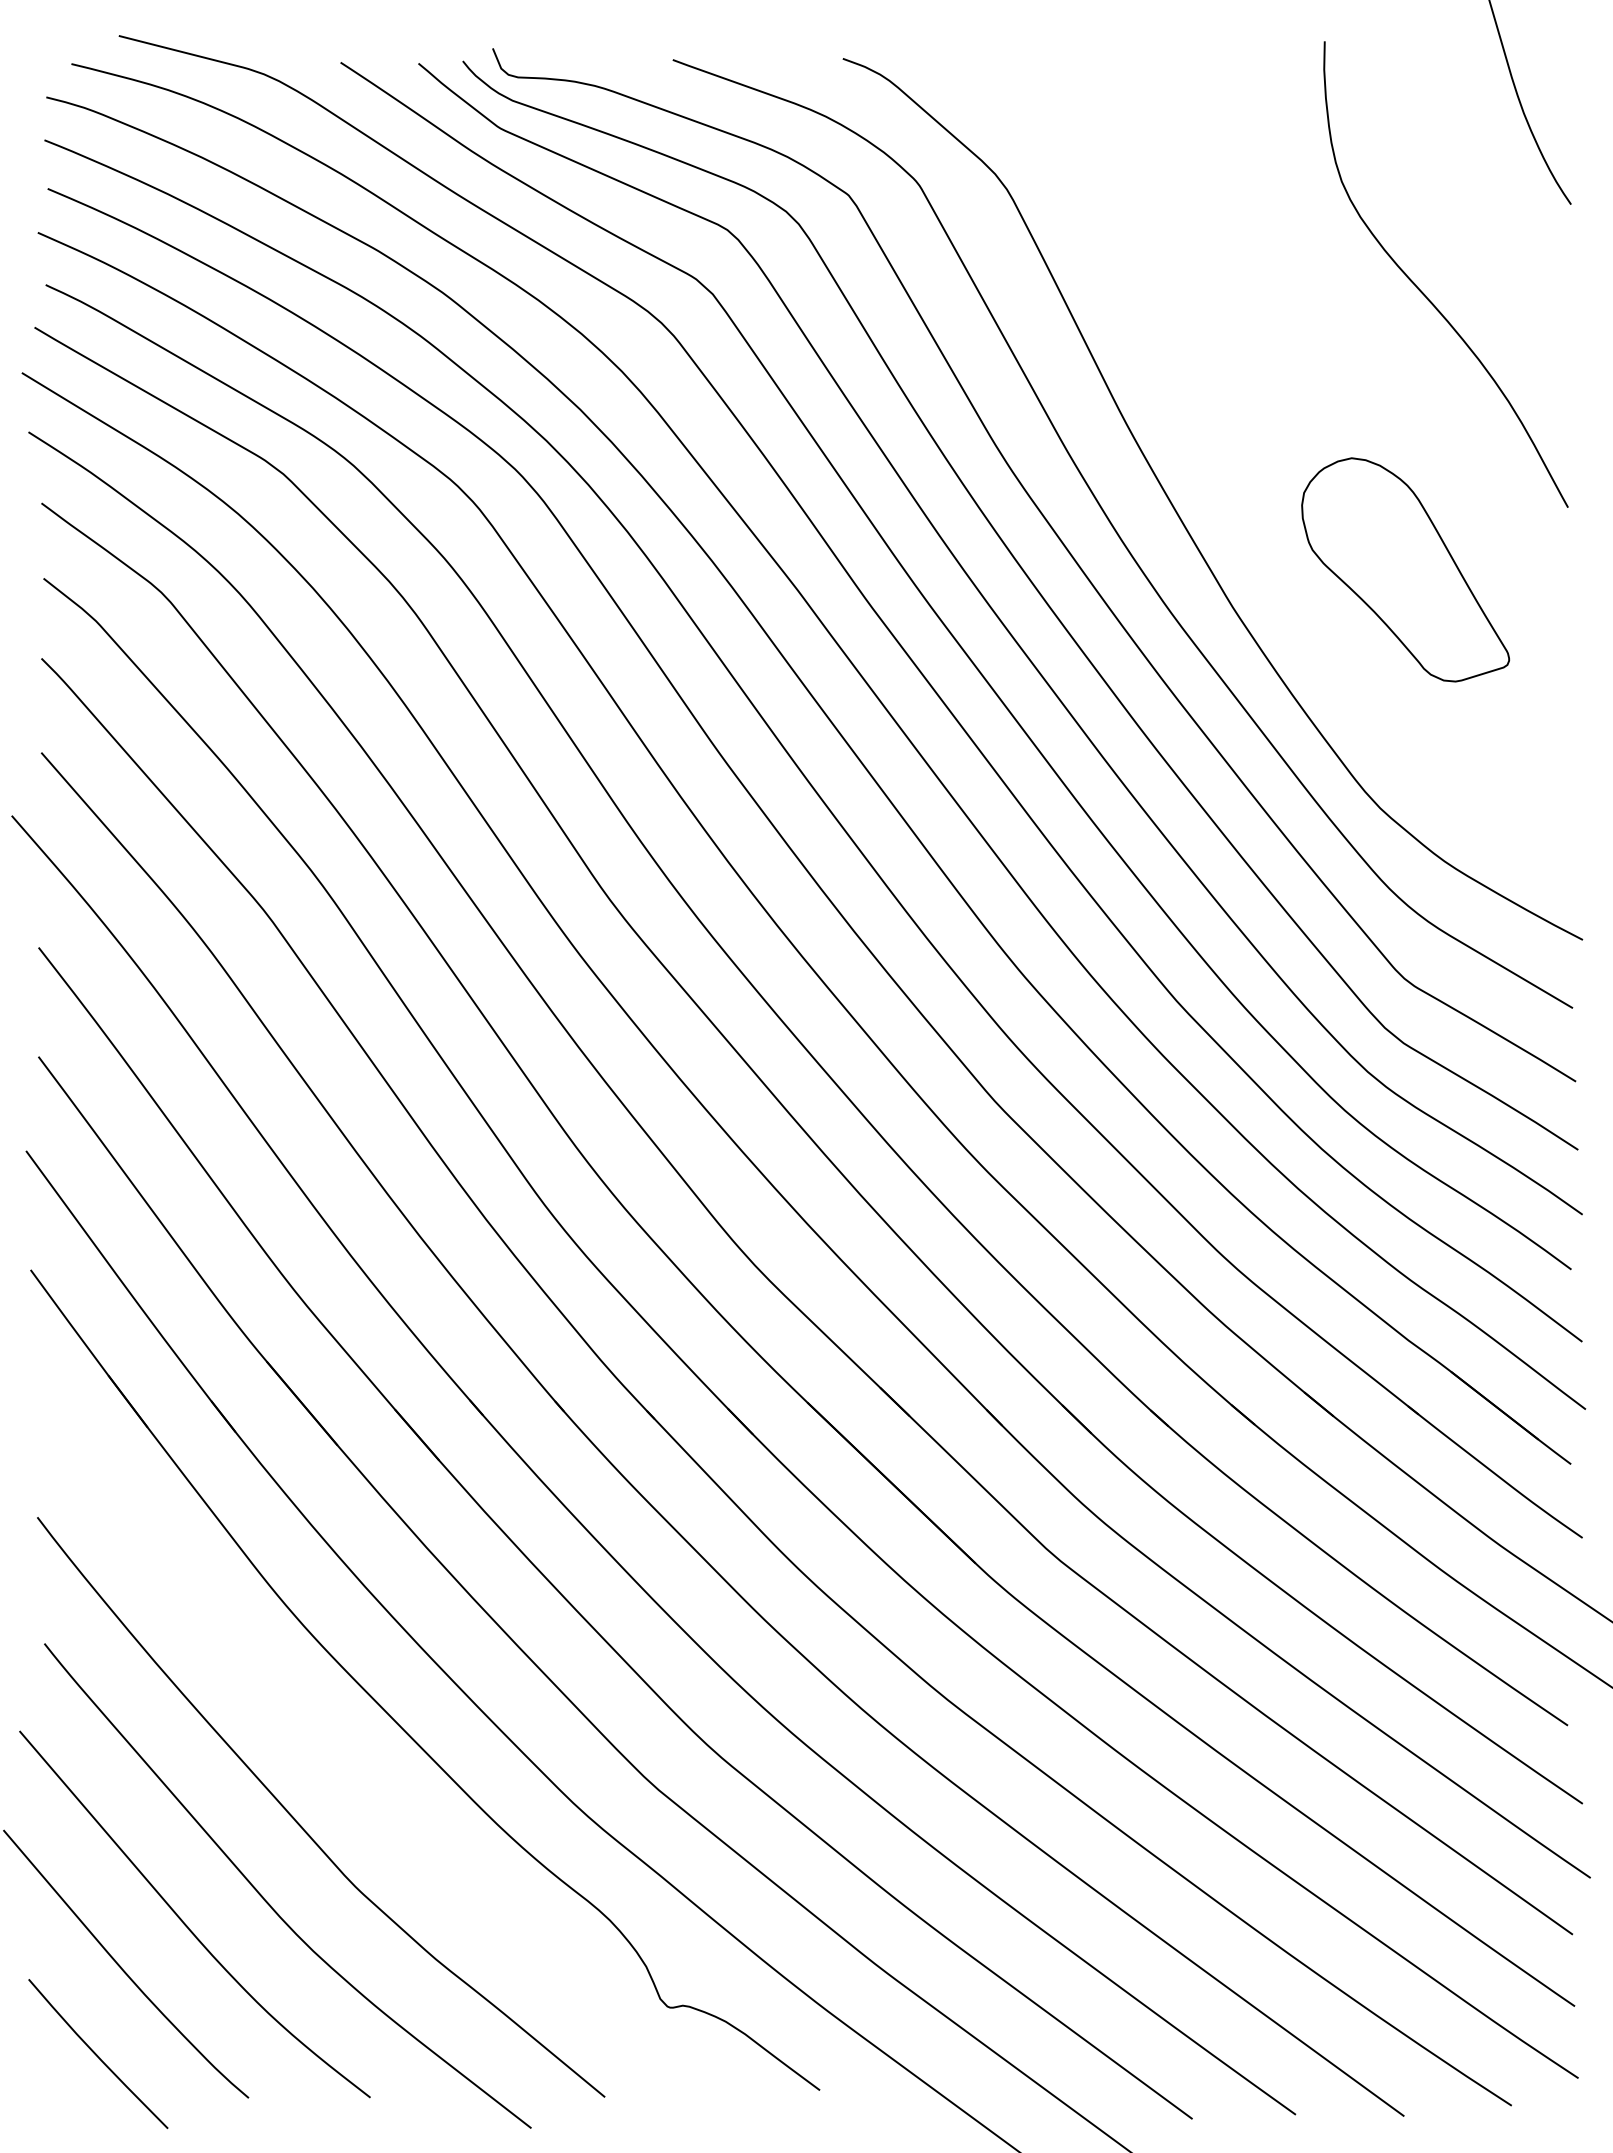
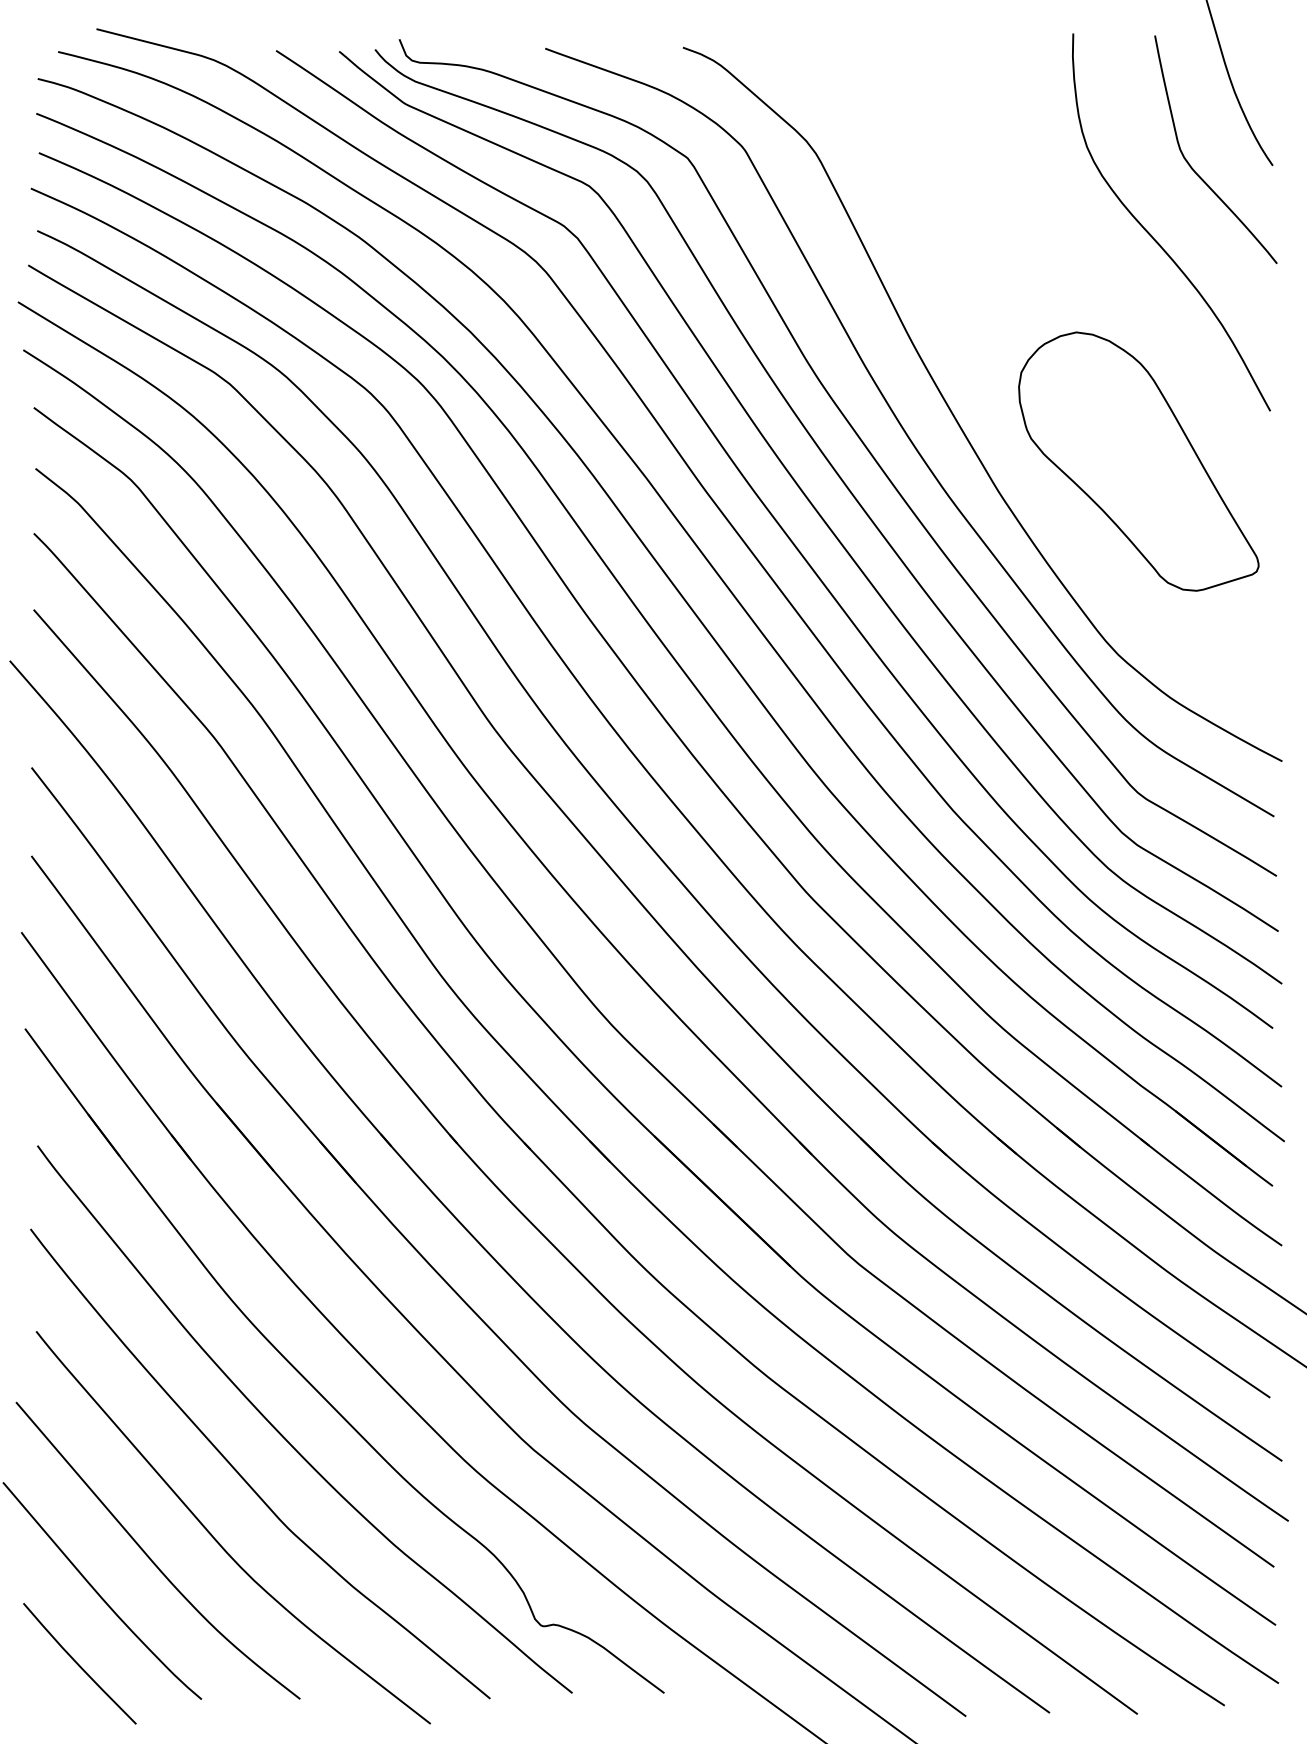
curve: (1472, 207) -> (1192, 168), added
part: (1405, 569) -> (1138, 461), size x1.43
curve: (352, 1775) -> (285, 1438), added

